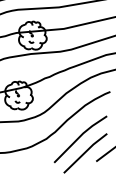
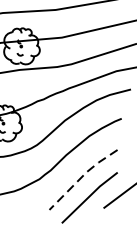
line: (79, 136) -> (81, 176), solid -> dashed

